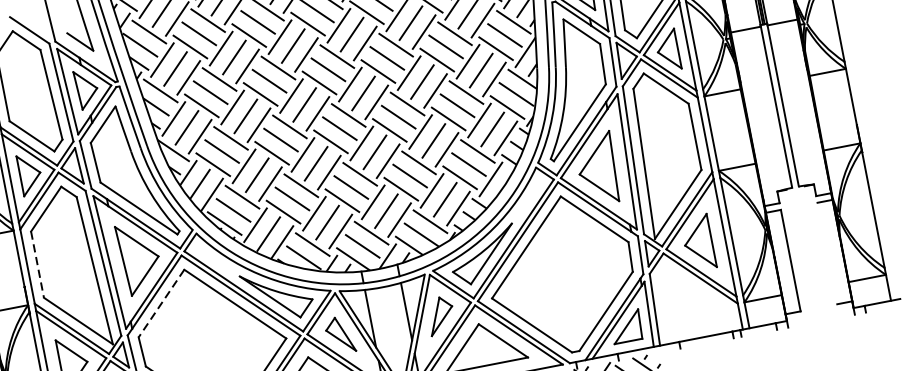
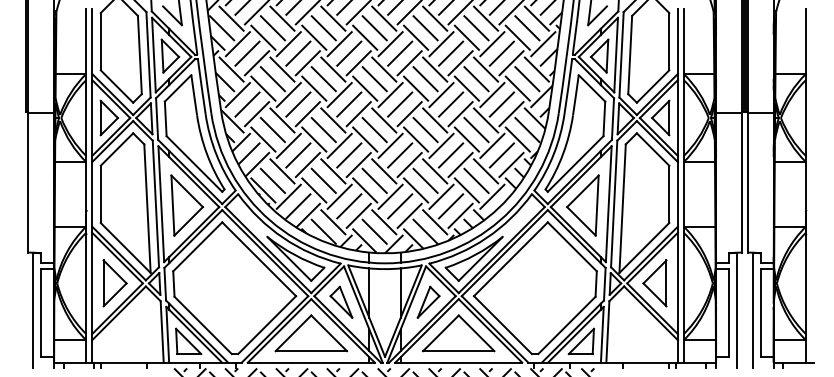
line: (817, 252) -> (752, 310), added
line: (827, 252) -> (760, 312), added
line: (798, 256) -> (736, 310), added
line: (37, 264) -> (100, 194), dashed -> solid
line: (161, 303) -> (197, 246), dashed -> solid

